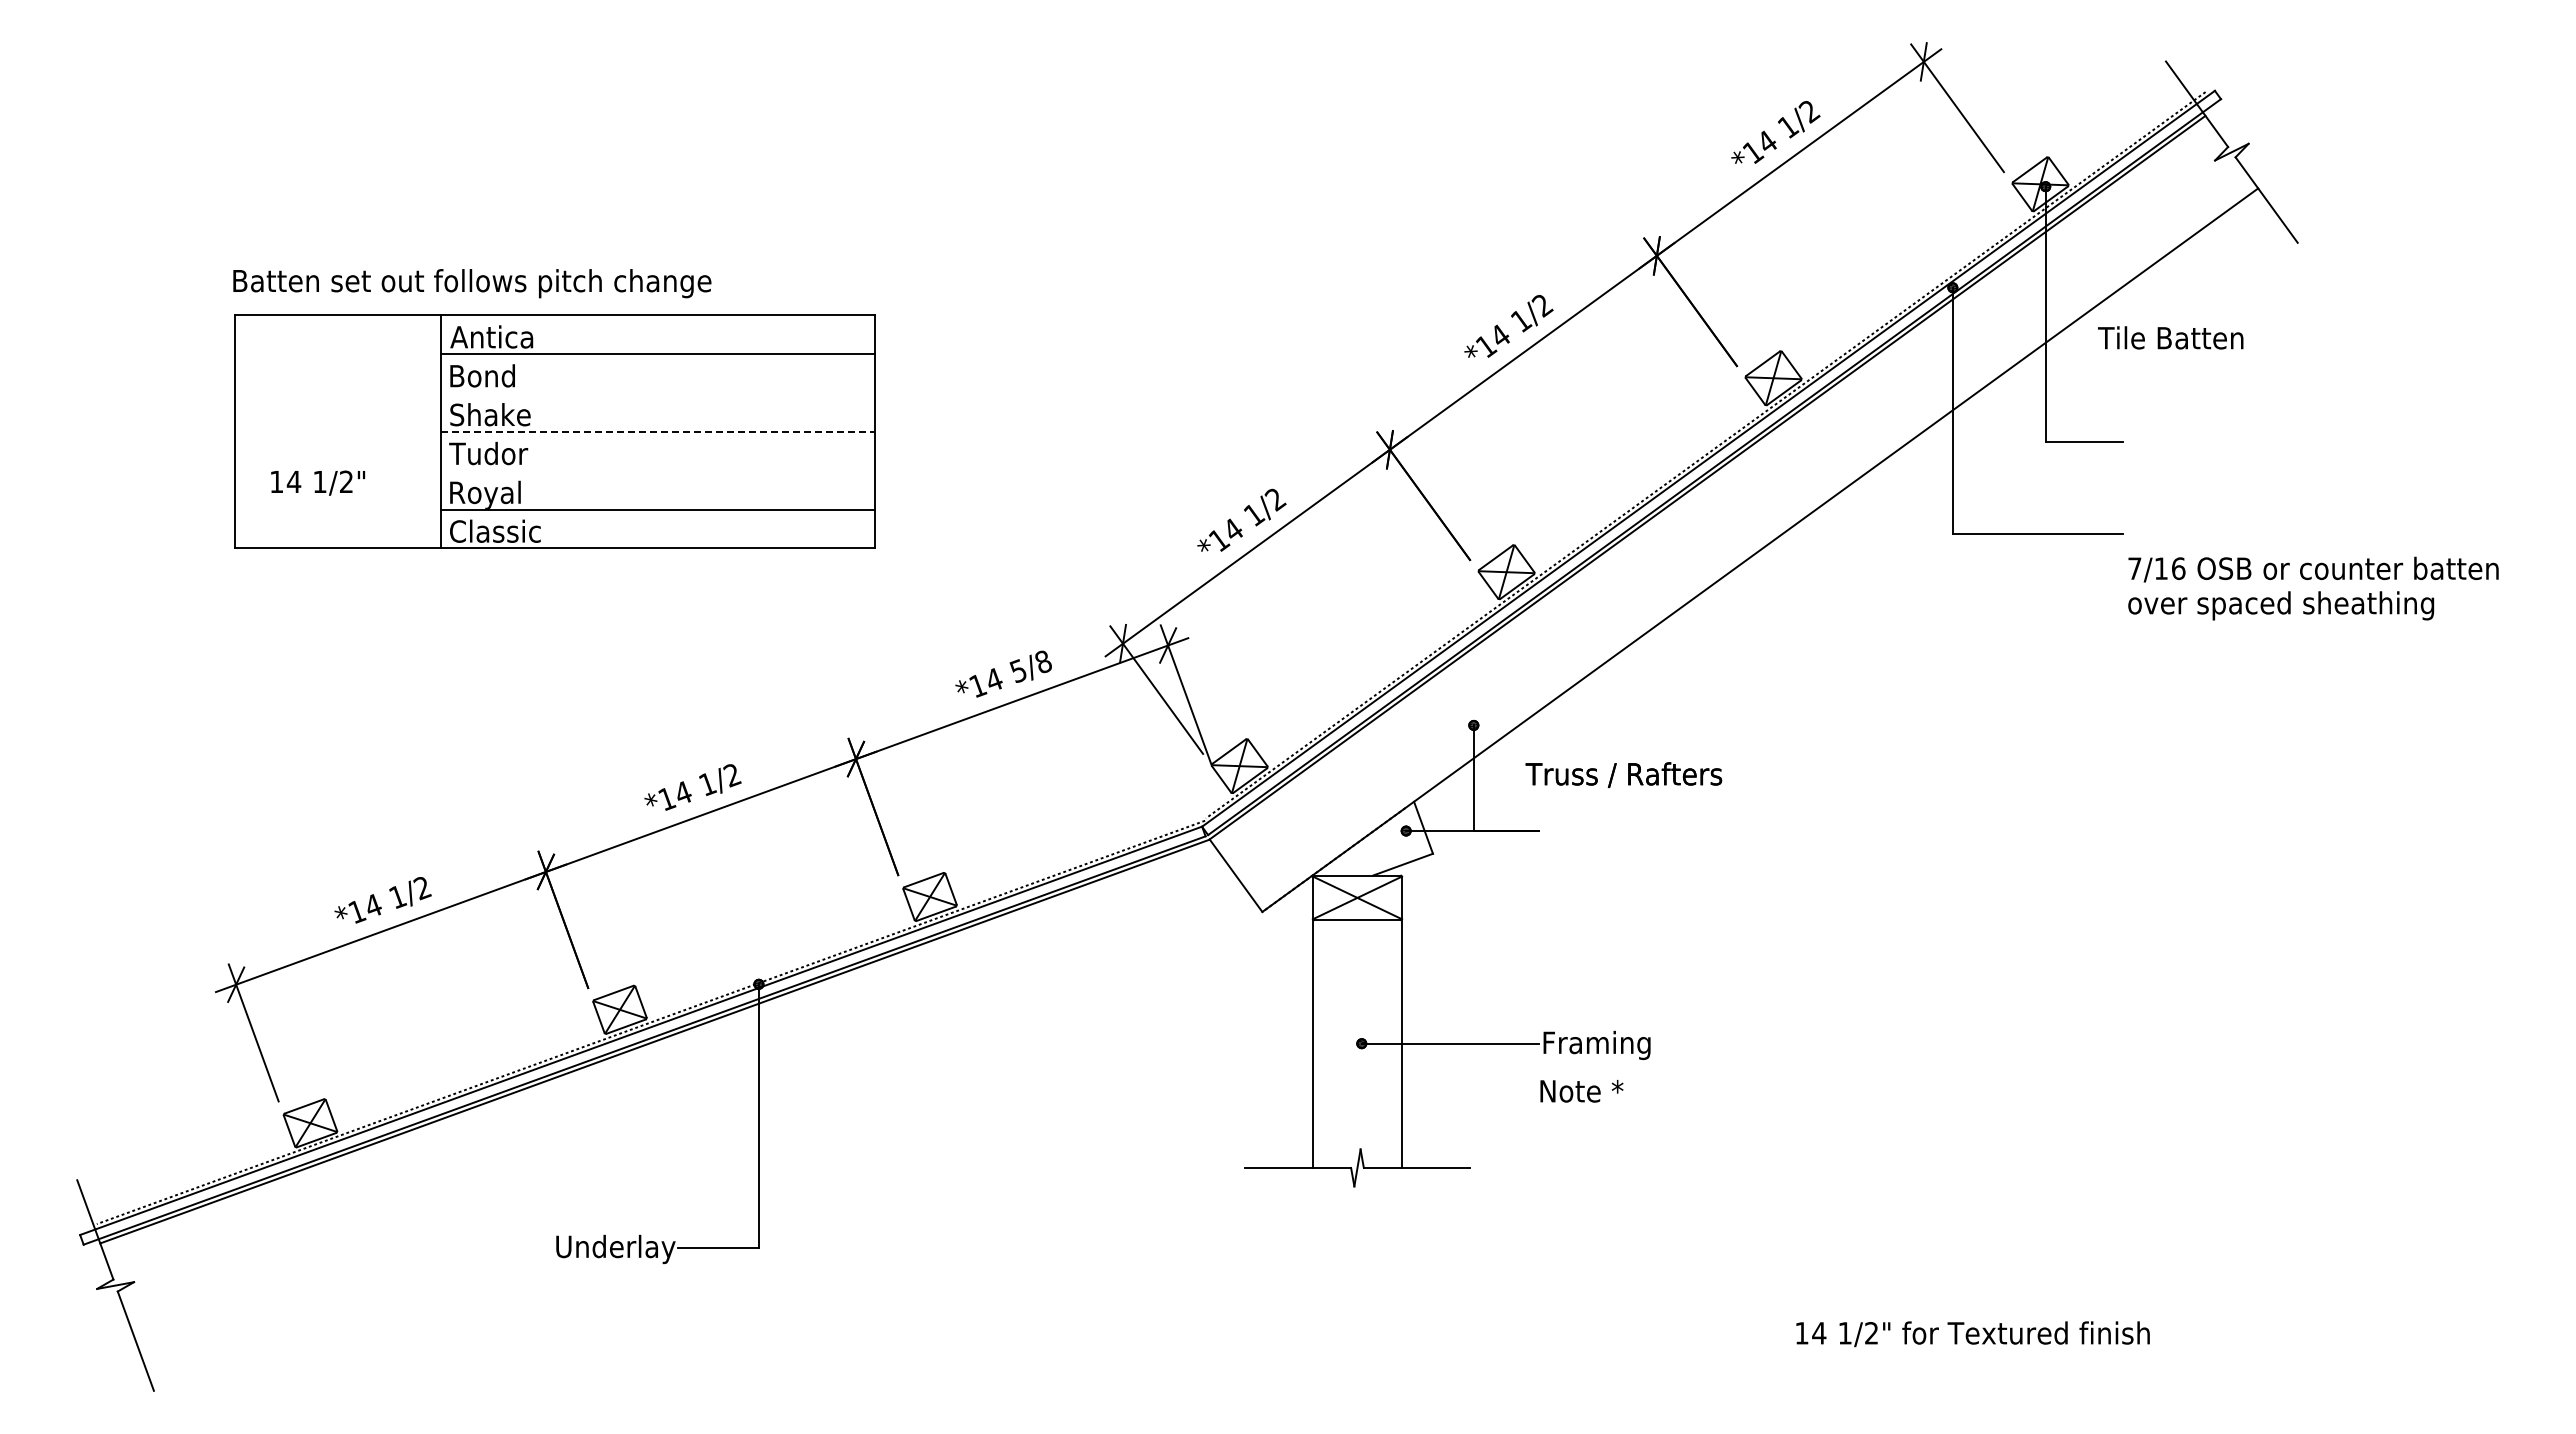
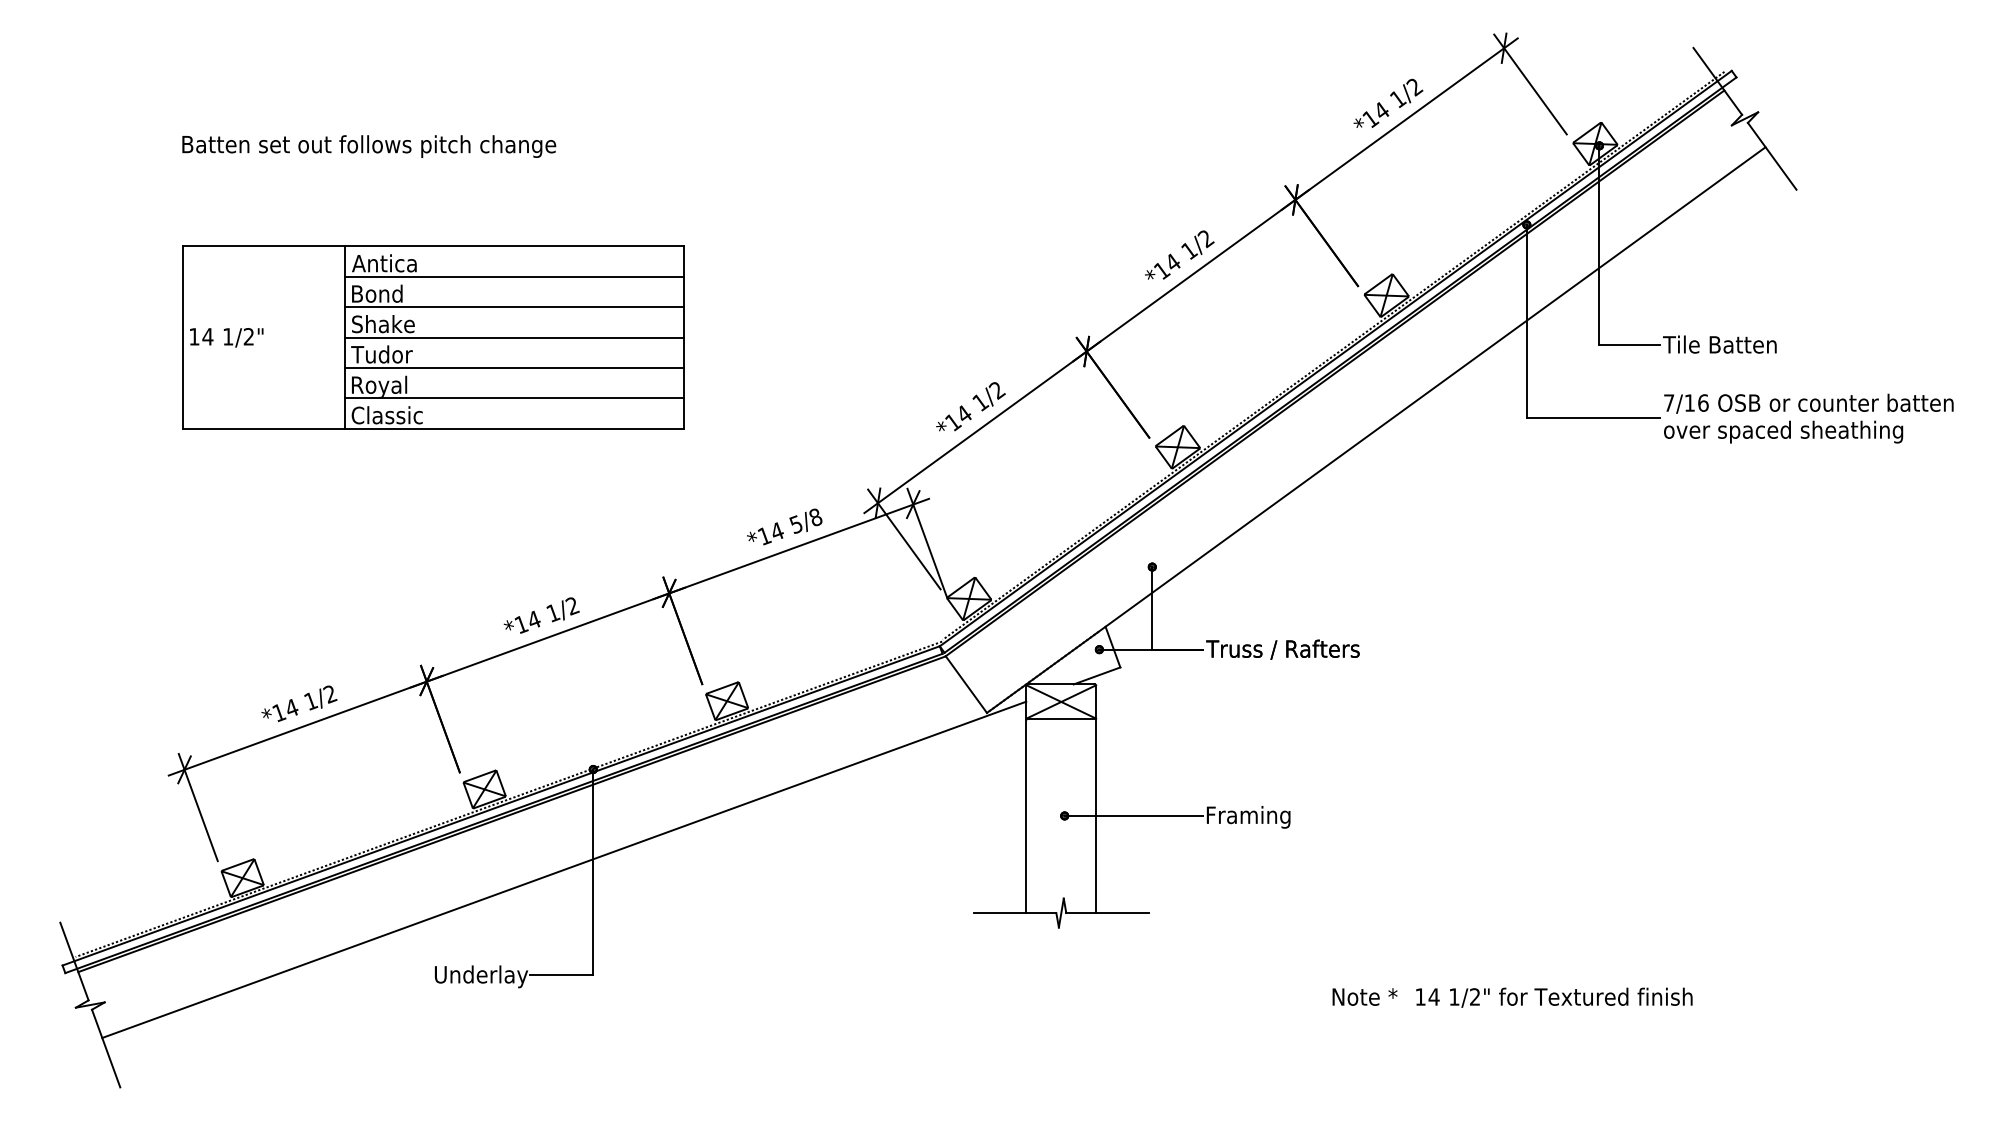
text: (472, 283) -> (369, 146), moved
text: (2170, 337) -> (1719, 344), moved
line: (657, 393) -> (514, 307), added
line: (658, 431) -> (514, 337), dashed -> solid
line: (657, 470) -> (514, 367), added
text: (318, 482) -> (227, 337), moved
text: (2313, 588) -> (1808, 418), moved
text: (1623, 774) -> (1282, 649), moved
text: (1581, 1091) -> (1364, 997), moved
line: (721, 1112) -> (564, 869), added
text: (1972, 1334) -> (1553, 997), moved

